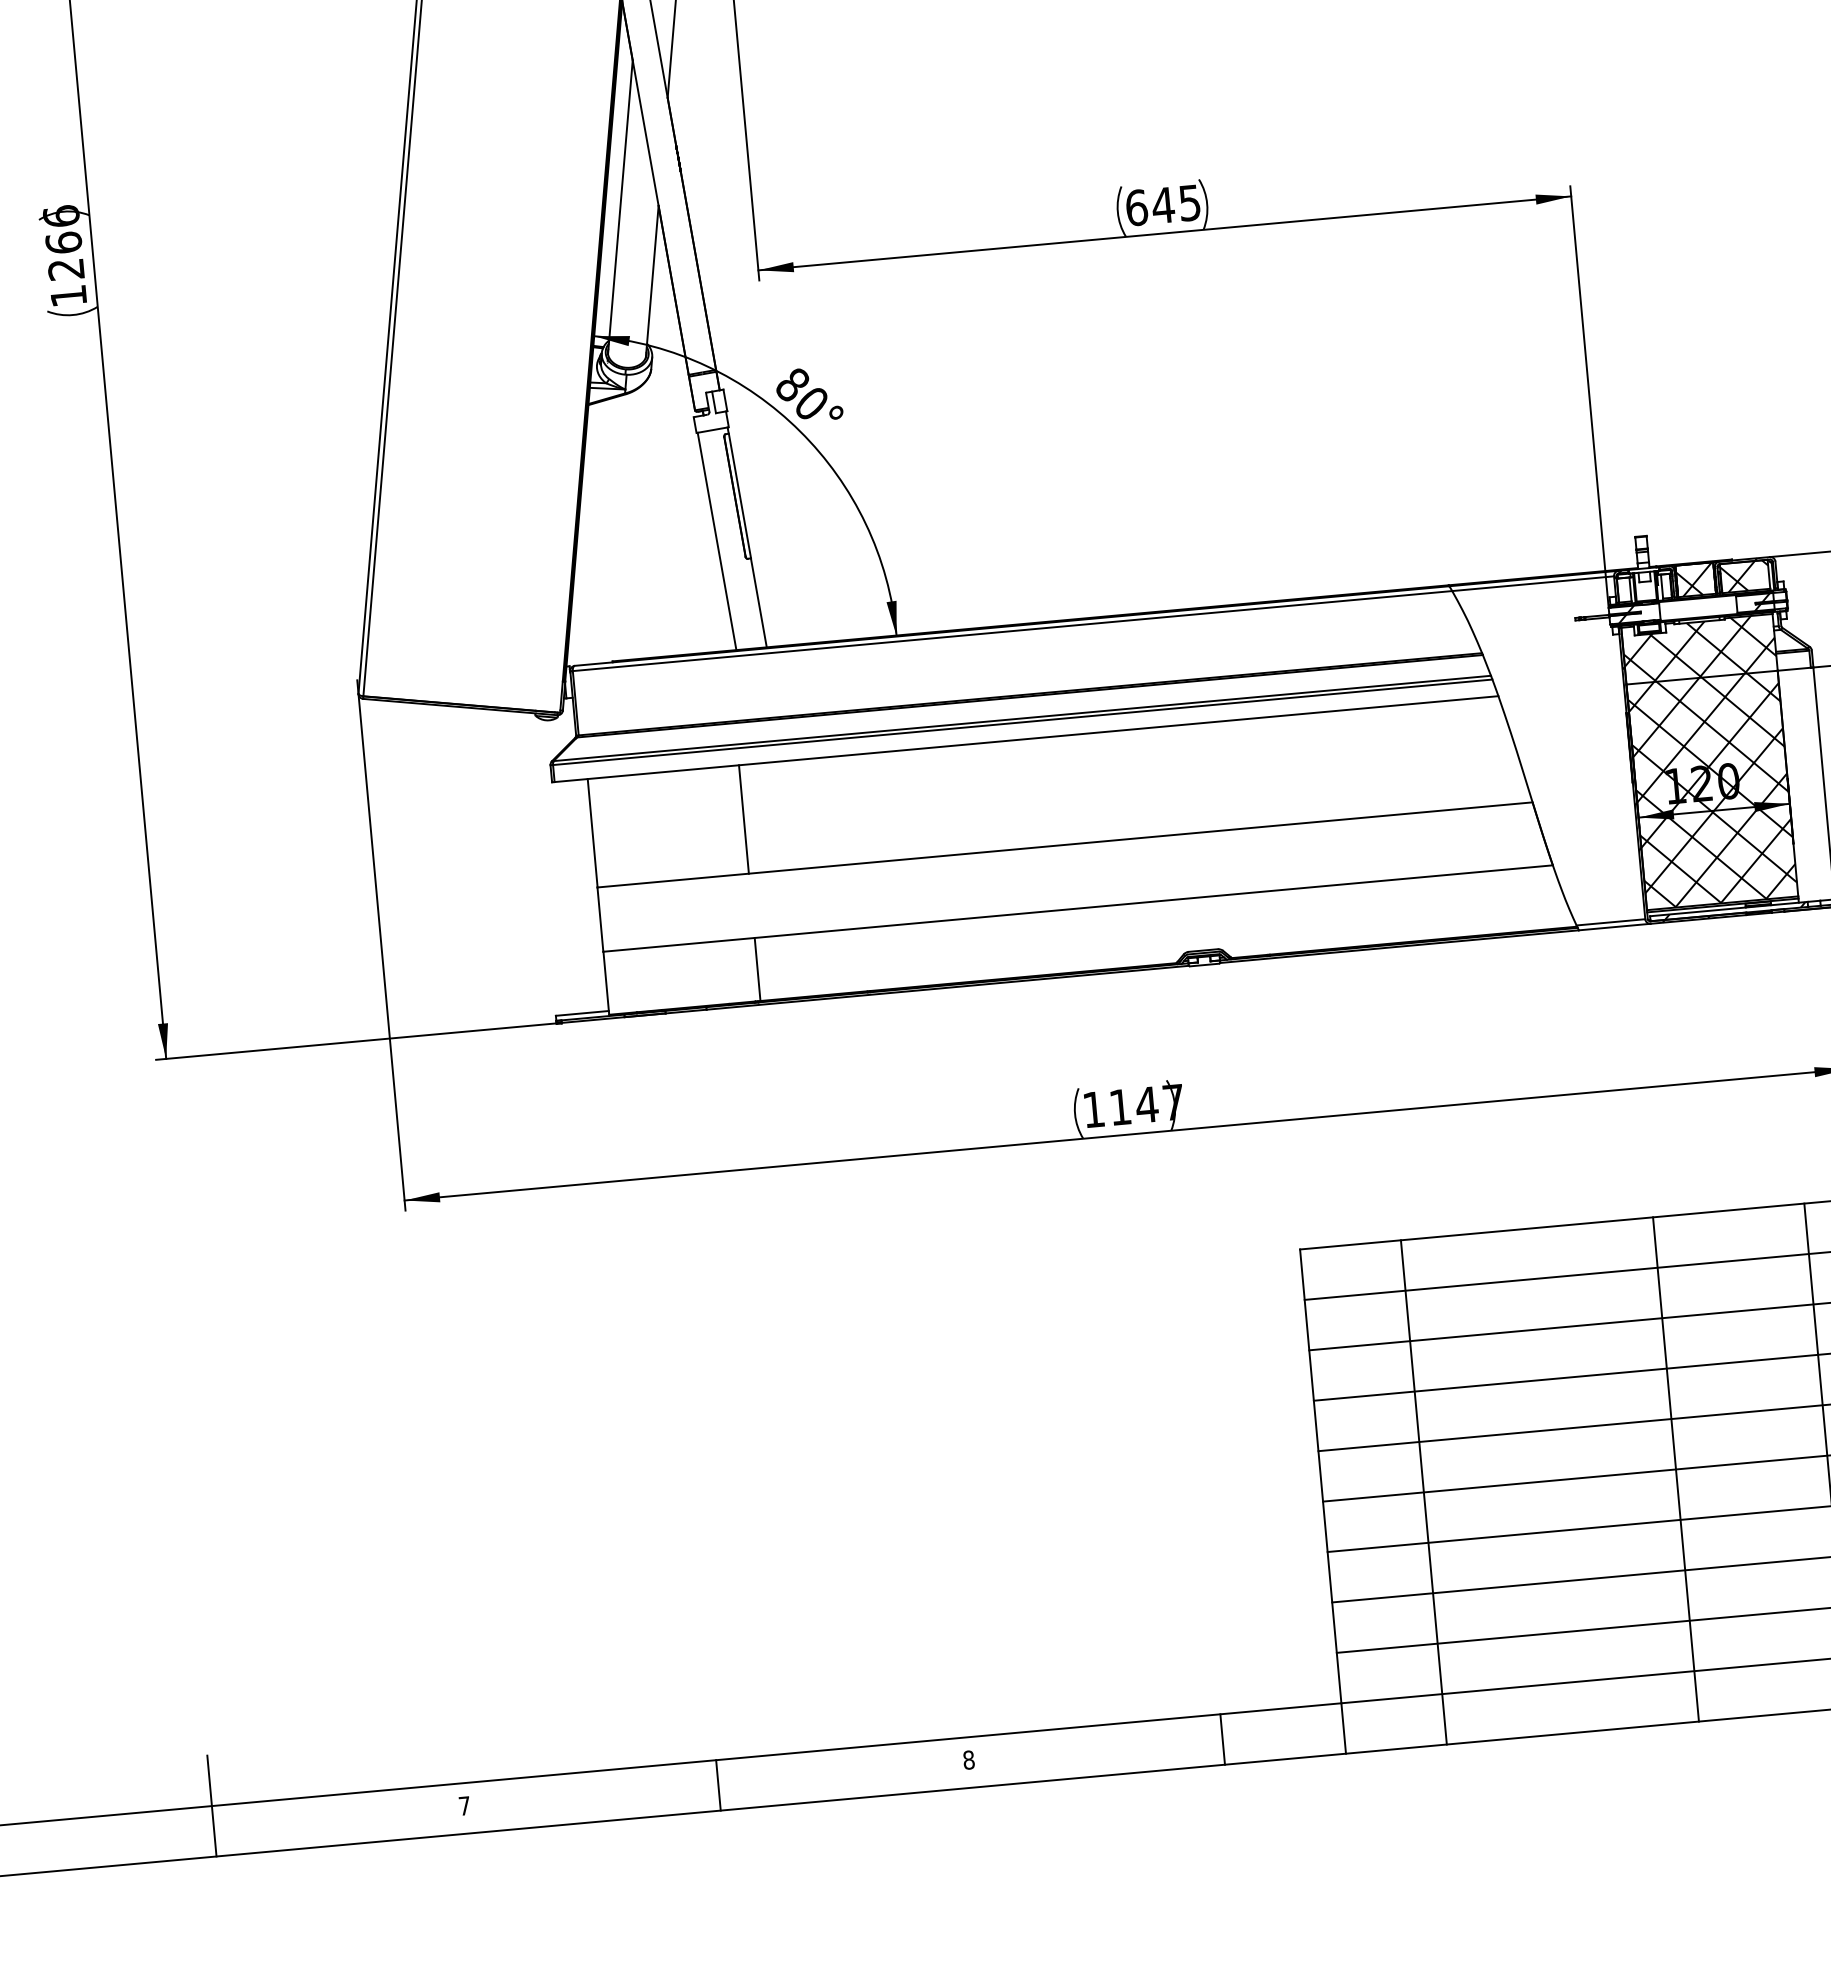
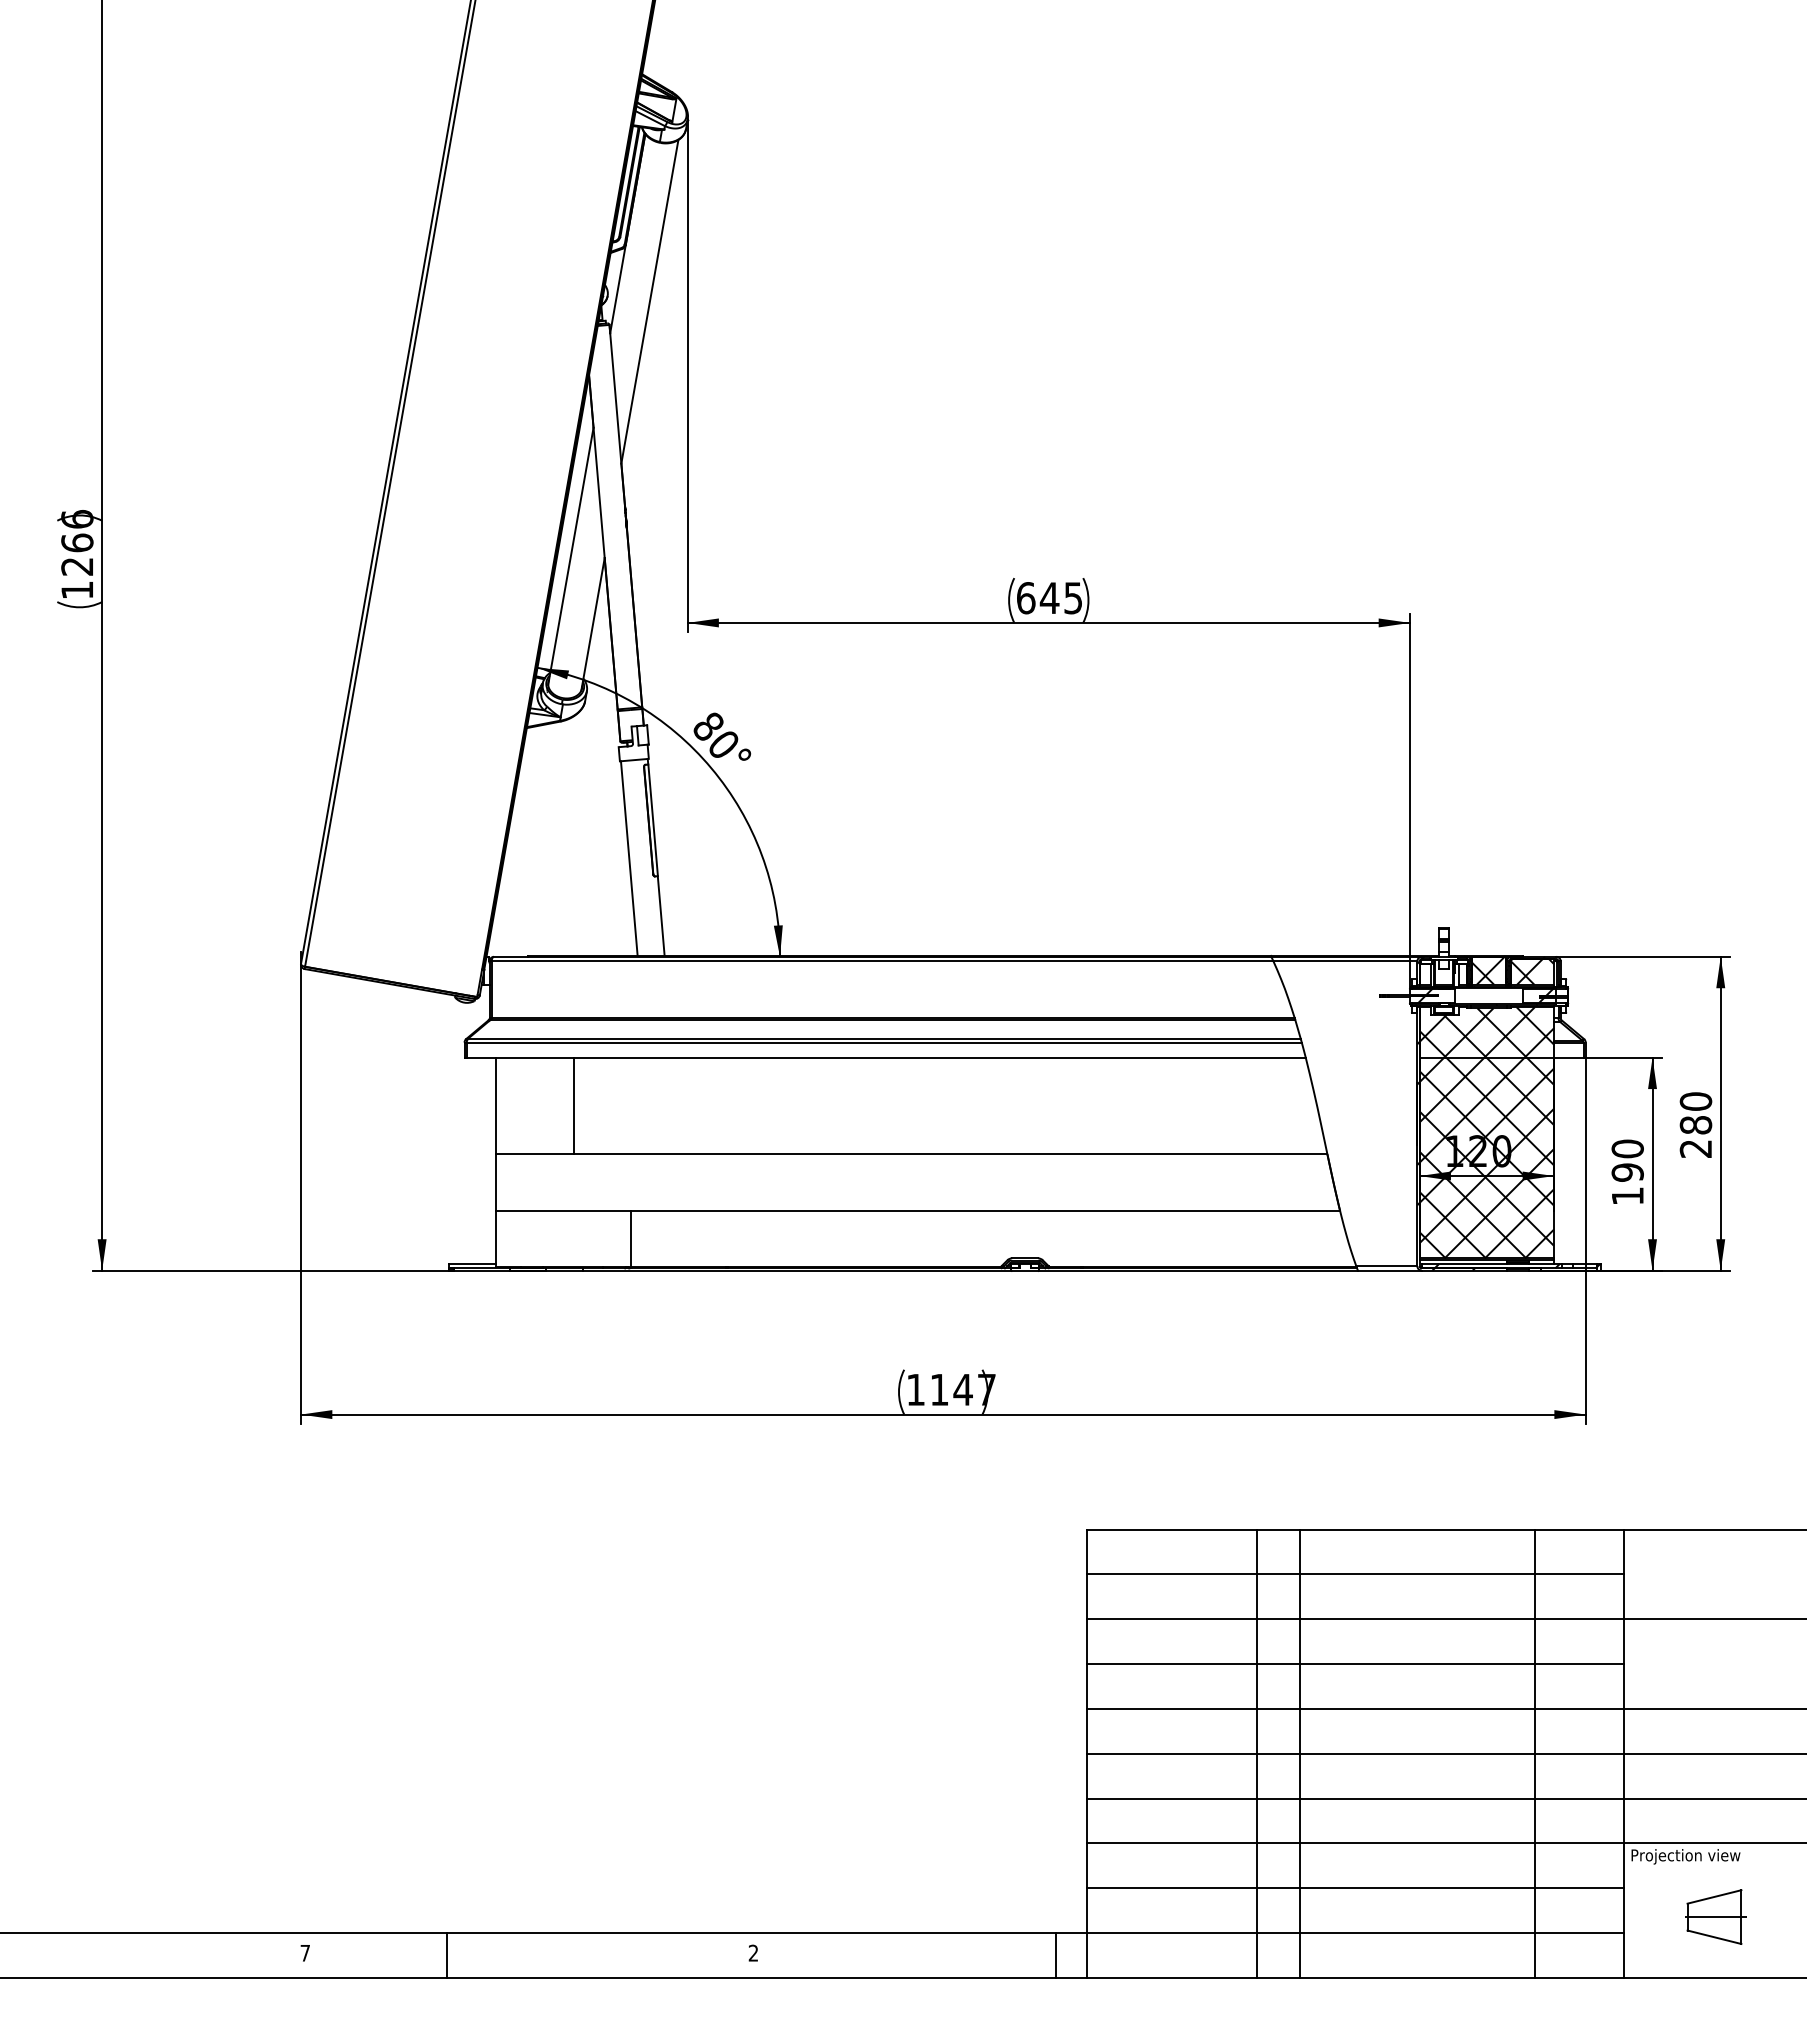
line: (743, 819) -> (573, 1105), moved
line: (1676, 1469) -> (1300, 1753), moved
line: (1424, 1492) -> (1257, 1753), moved
line: (1222, 1739) -> (1055, 1955), moved
text: (968, 1759) -> (753, 1952), 8 -> 2
line: (718, 1785) -> (446, 1955), moved
line: (211, 1805) -> (82, 1932), removed

